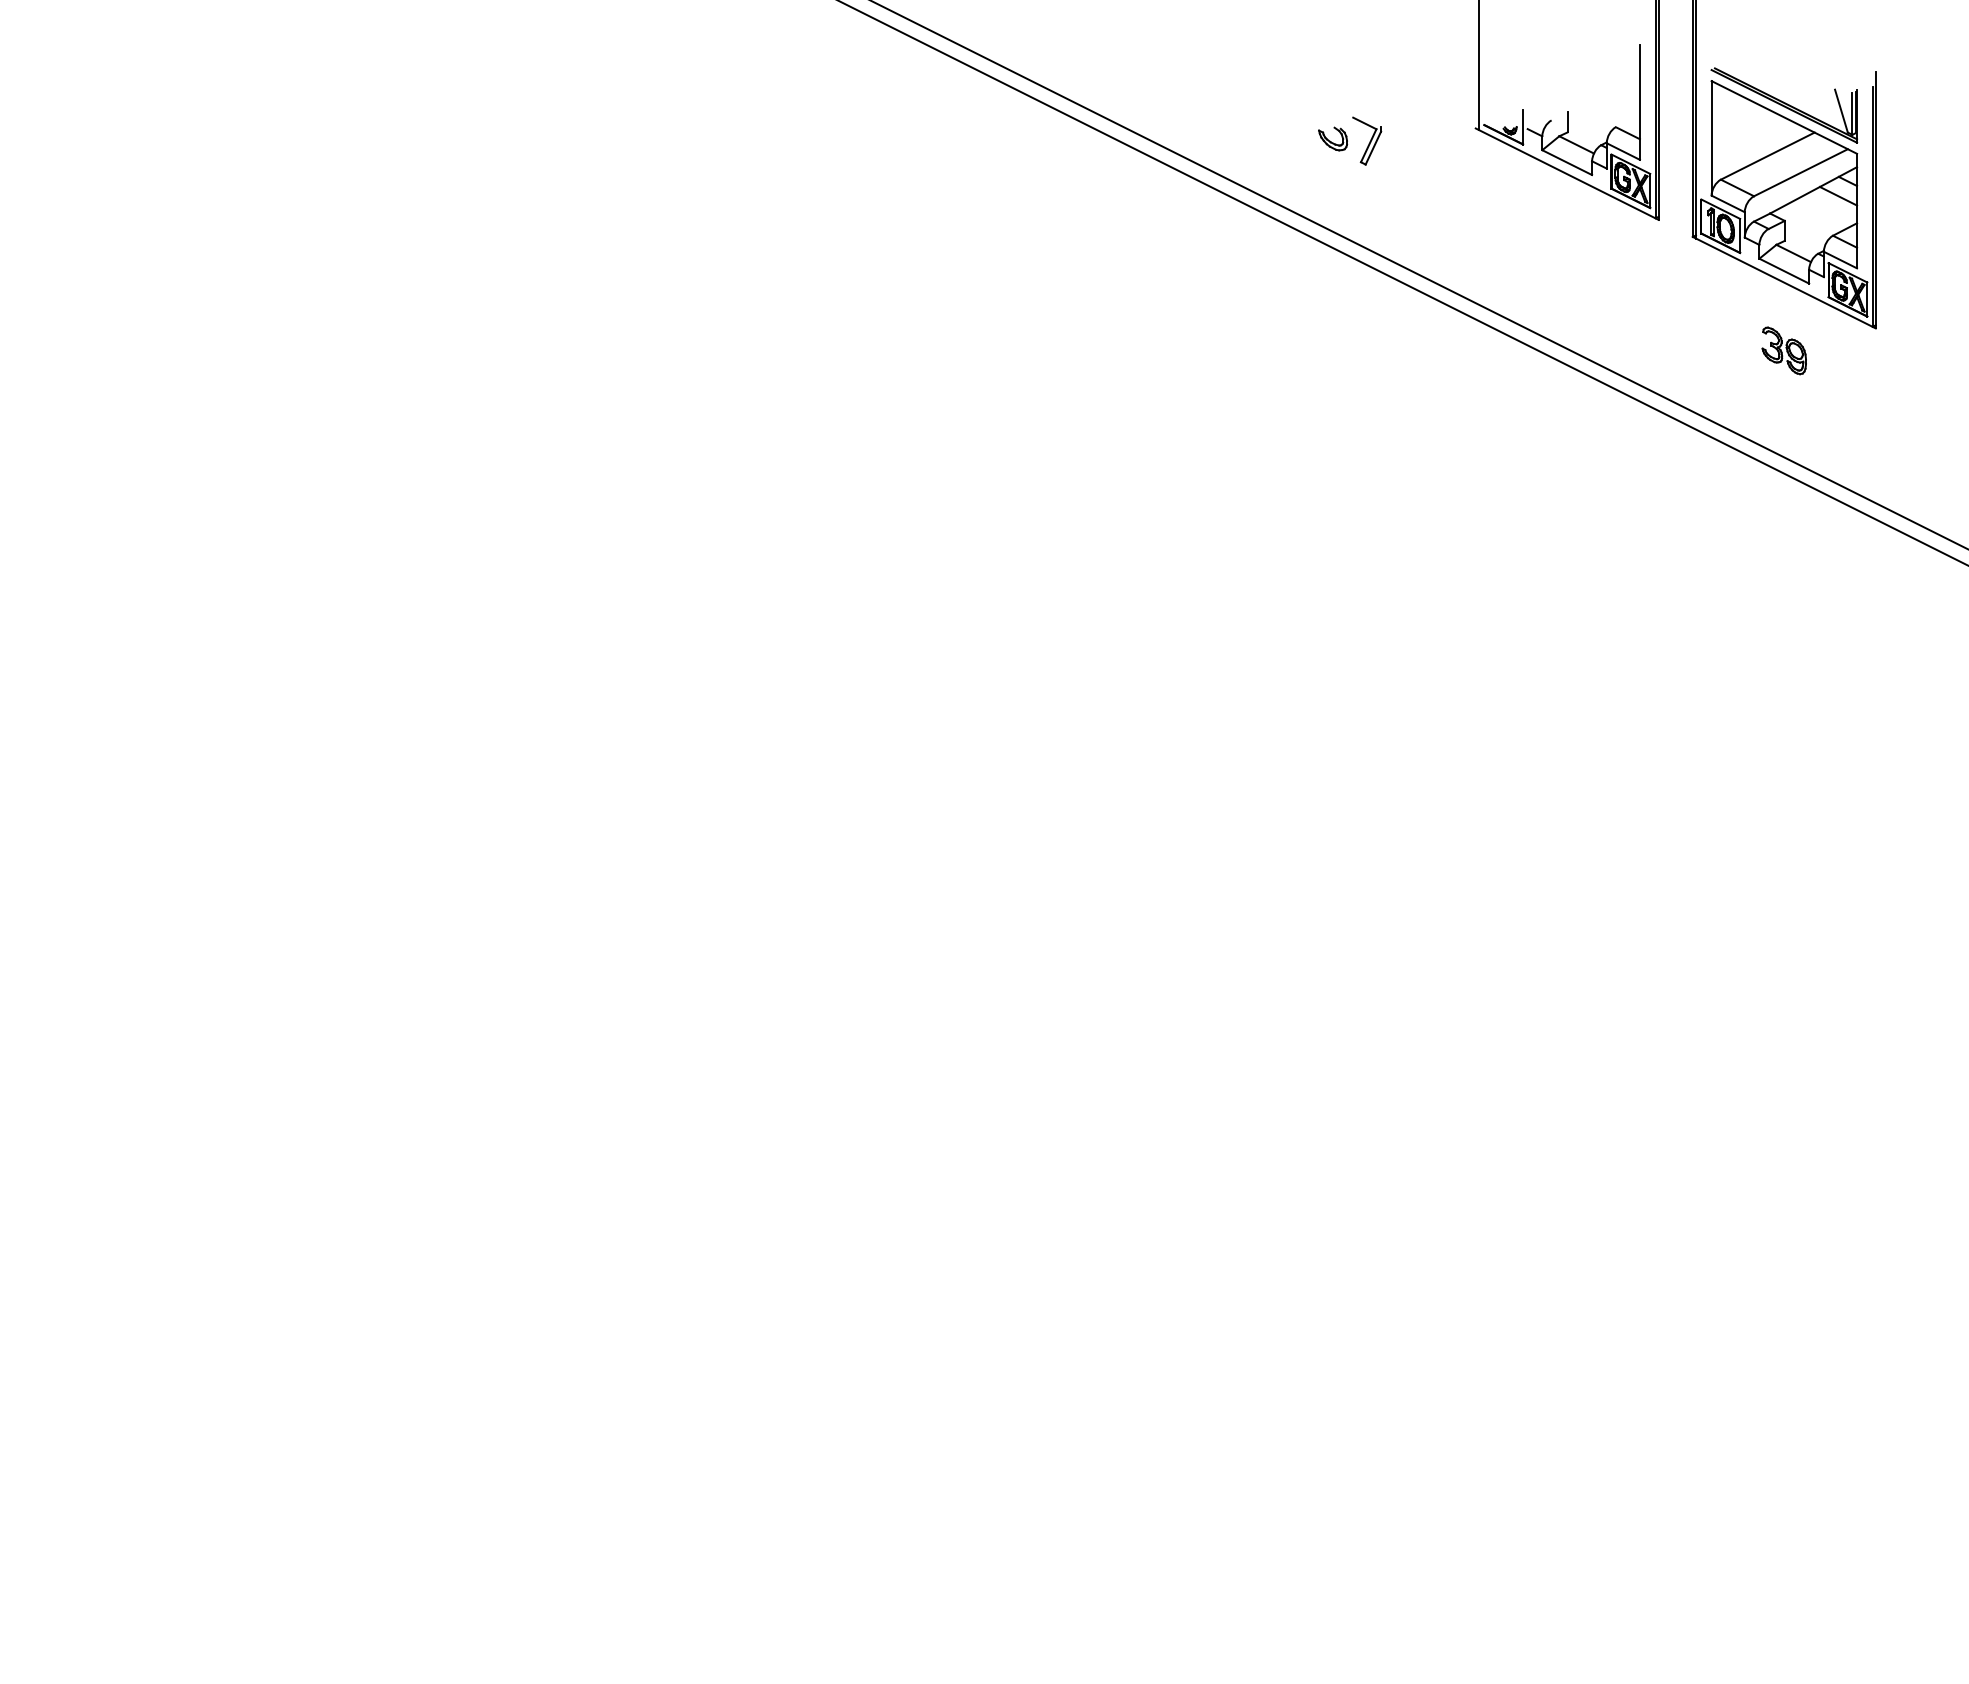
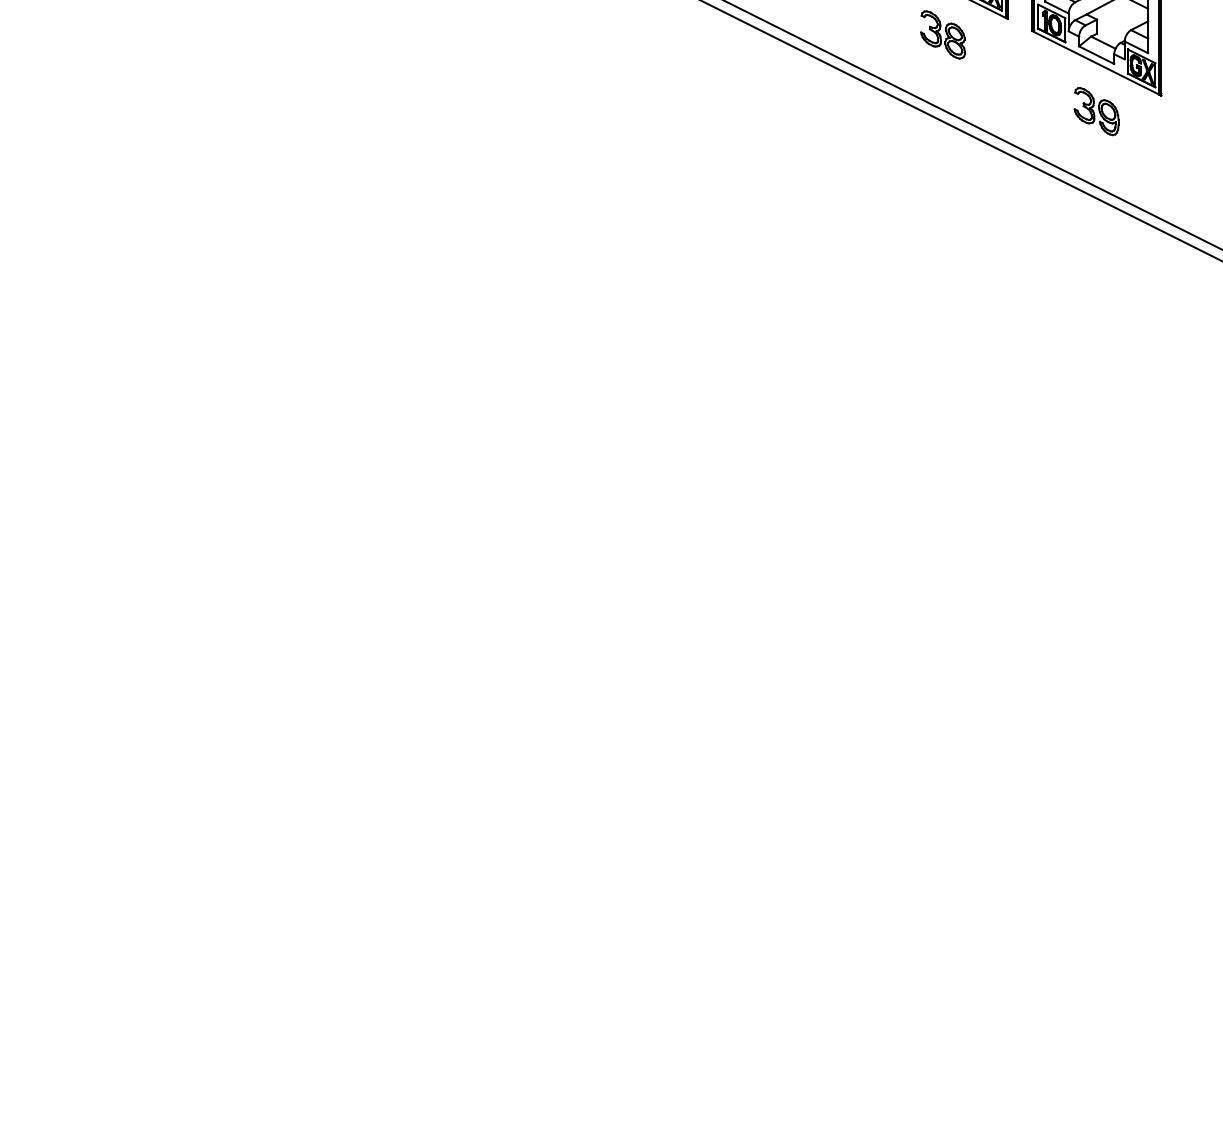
part: (1567, 242) -> (943, 34), added
part: (1784, 350) -> (1096, 111), size x1.43

